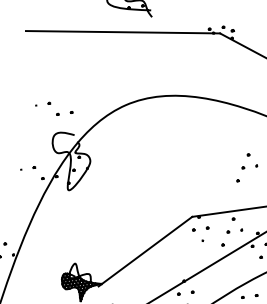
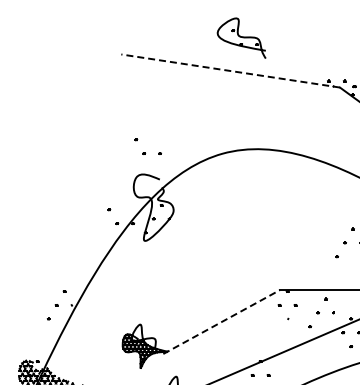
line: (122, 32) -> (230, 71), solid -> dashed
line: (146, 251) -> (222, 321), solid -> dashed

